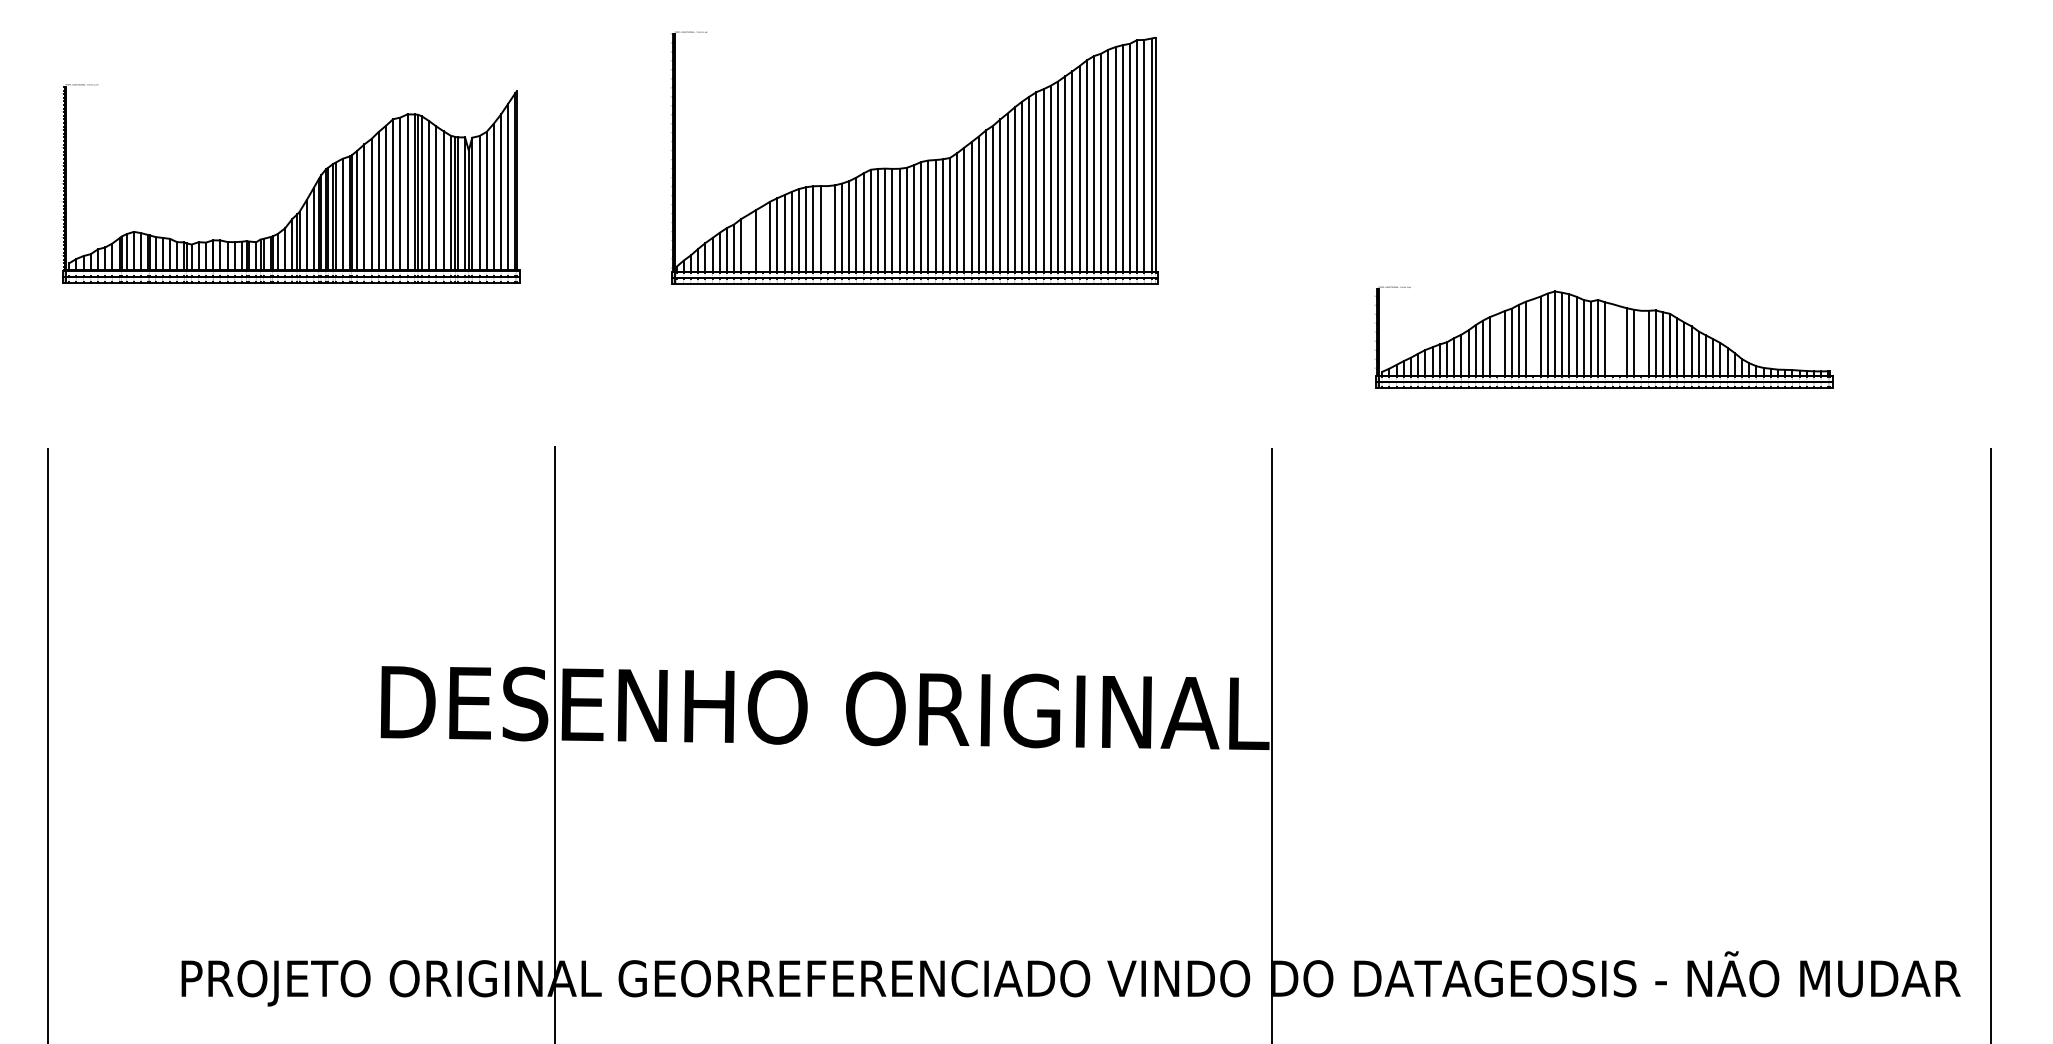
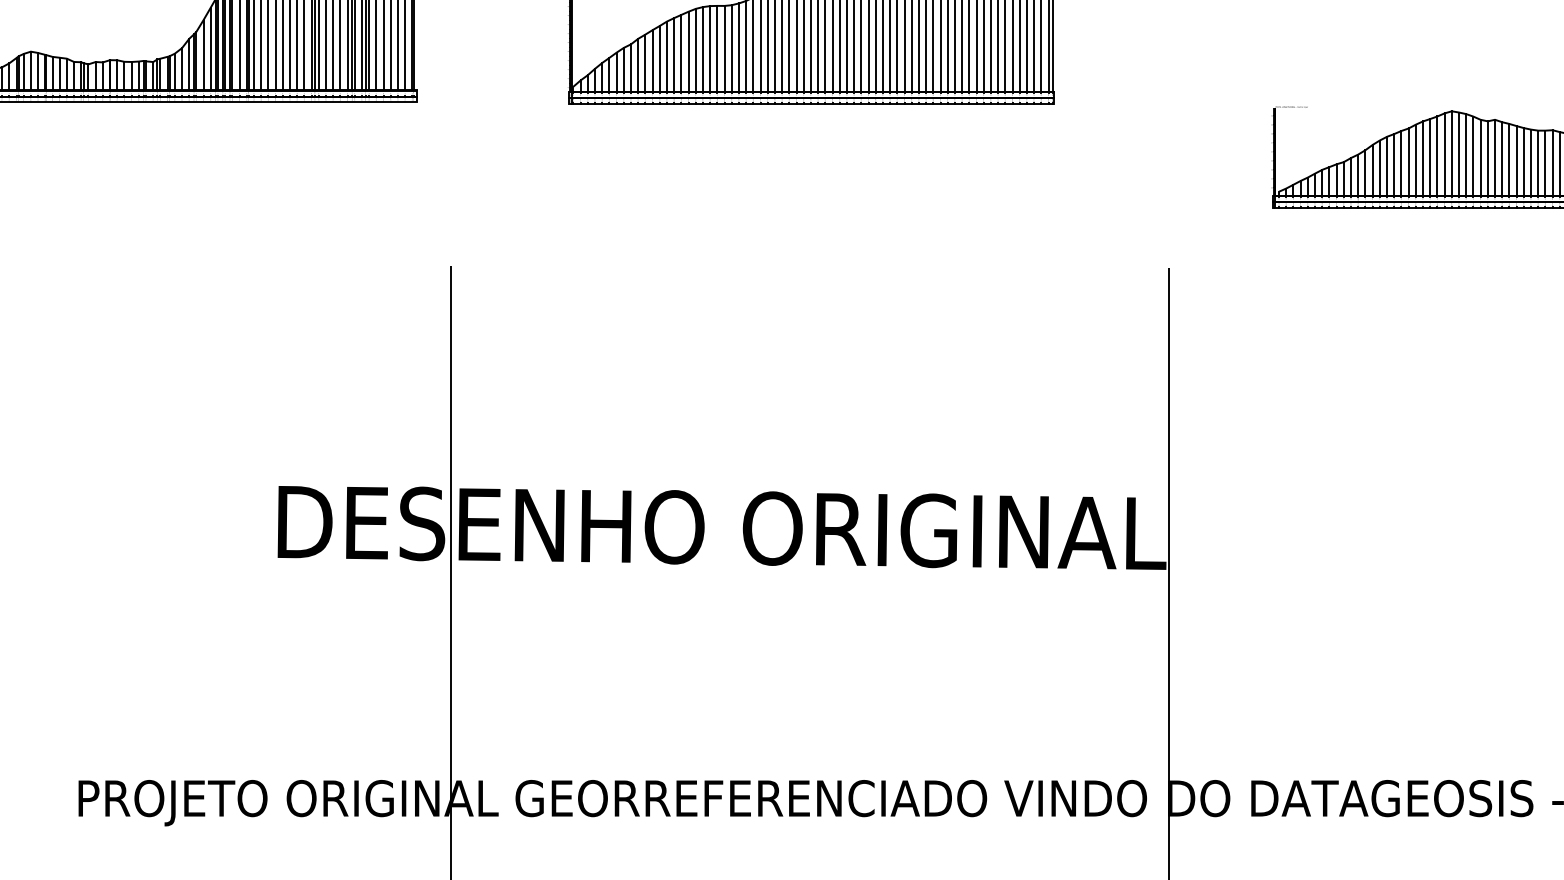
line: (827, 228) -> (724, 48), added
line: (762, 238) -> (659, 58), added
line: (748, 242) -> (645, 62), added
line: (1533, 337) -> (1430, 157), added
line: (1612, 339) -> (1509, 159), added
line: (1619, 340) -> (1516, 160), added
line: (1641, 342) -> (1538, 162), added
line: (1497, 344) -> (1394, 164), added

